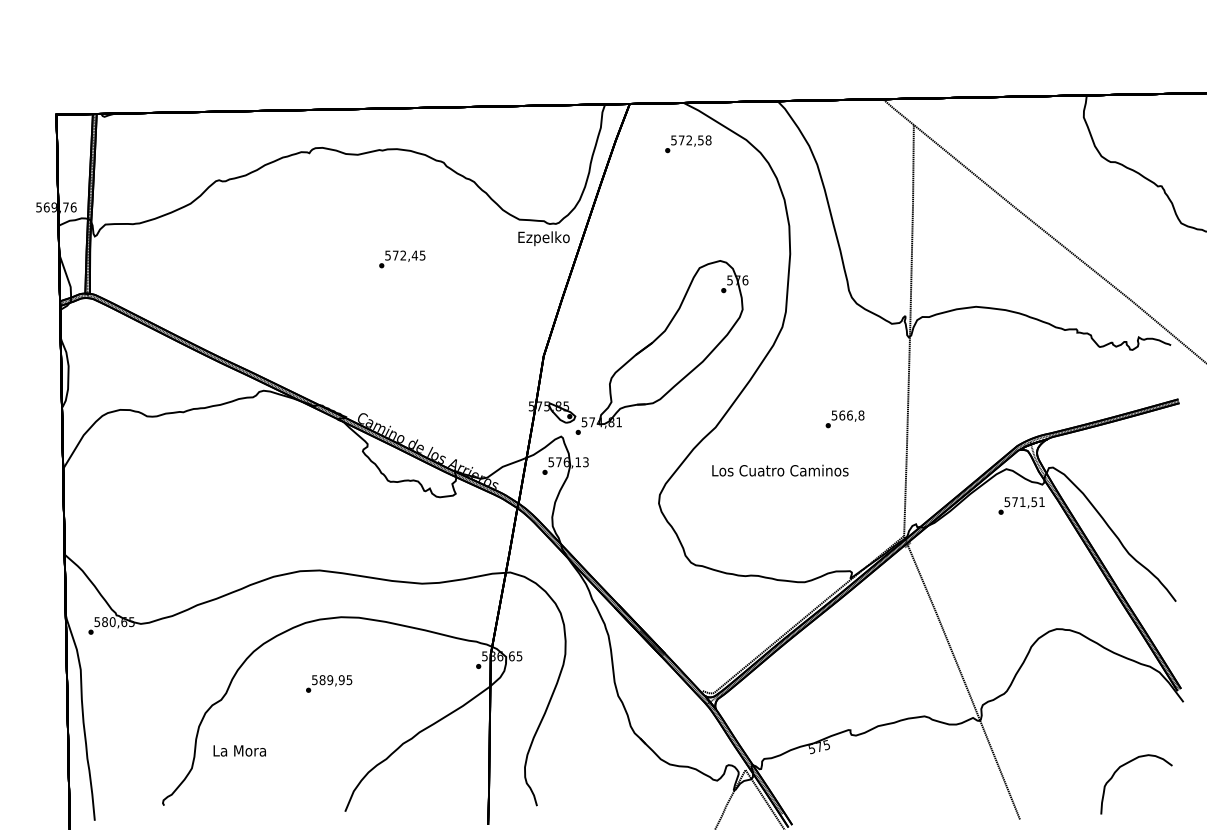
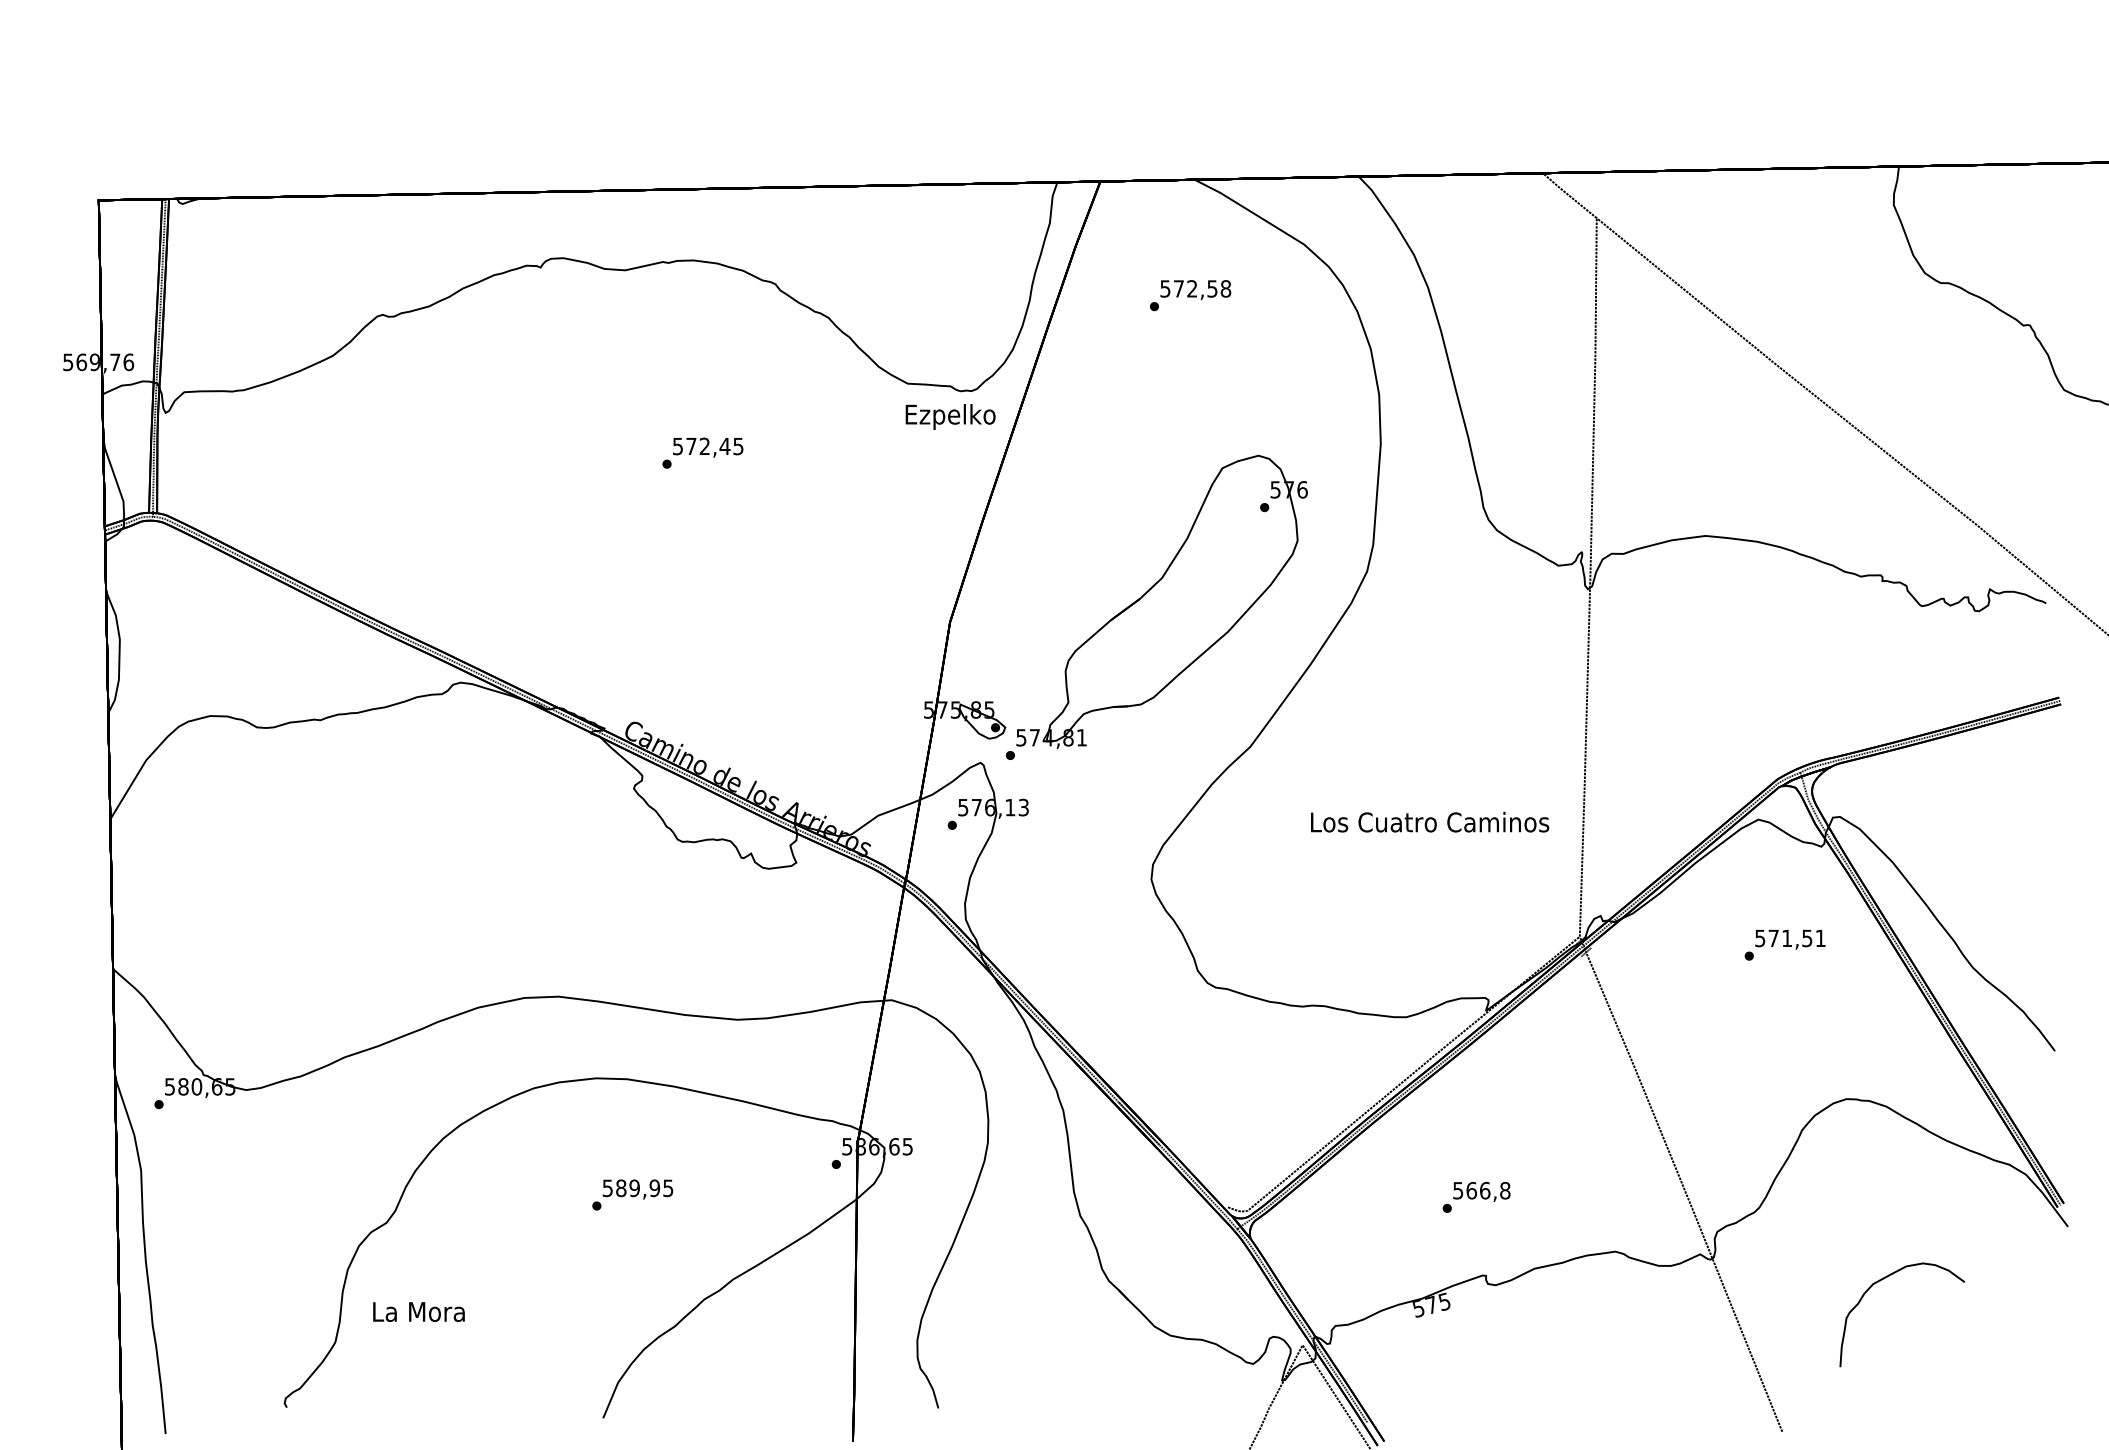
text: (688, 144) -> (1190, 296), moved
text: (844, 419) -> (1475, 1197), moved
text: (780, 470) -> (1430, 821), moved
text: (1021, 505) -> (1784, 944), moved
text: (329, 683) -> (633, 1194), moved
part: (1125, 765) -> (1882, 1281), moved

